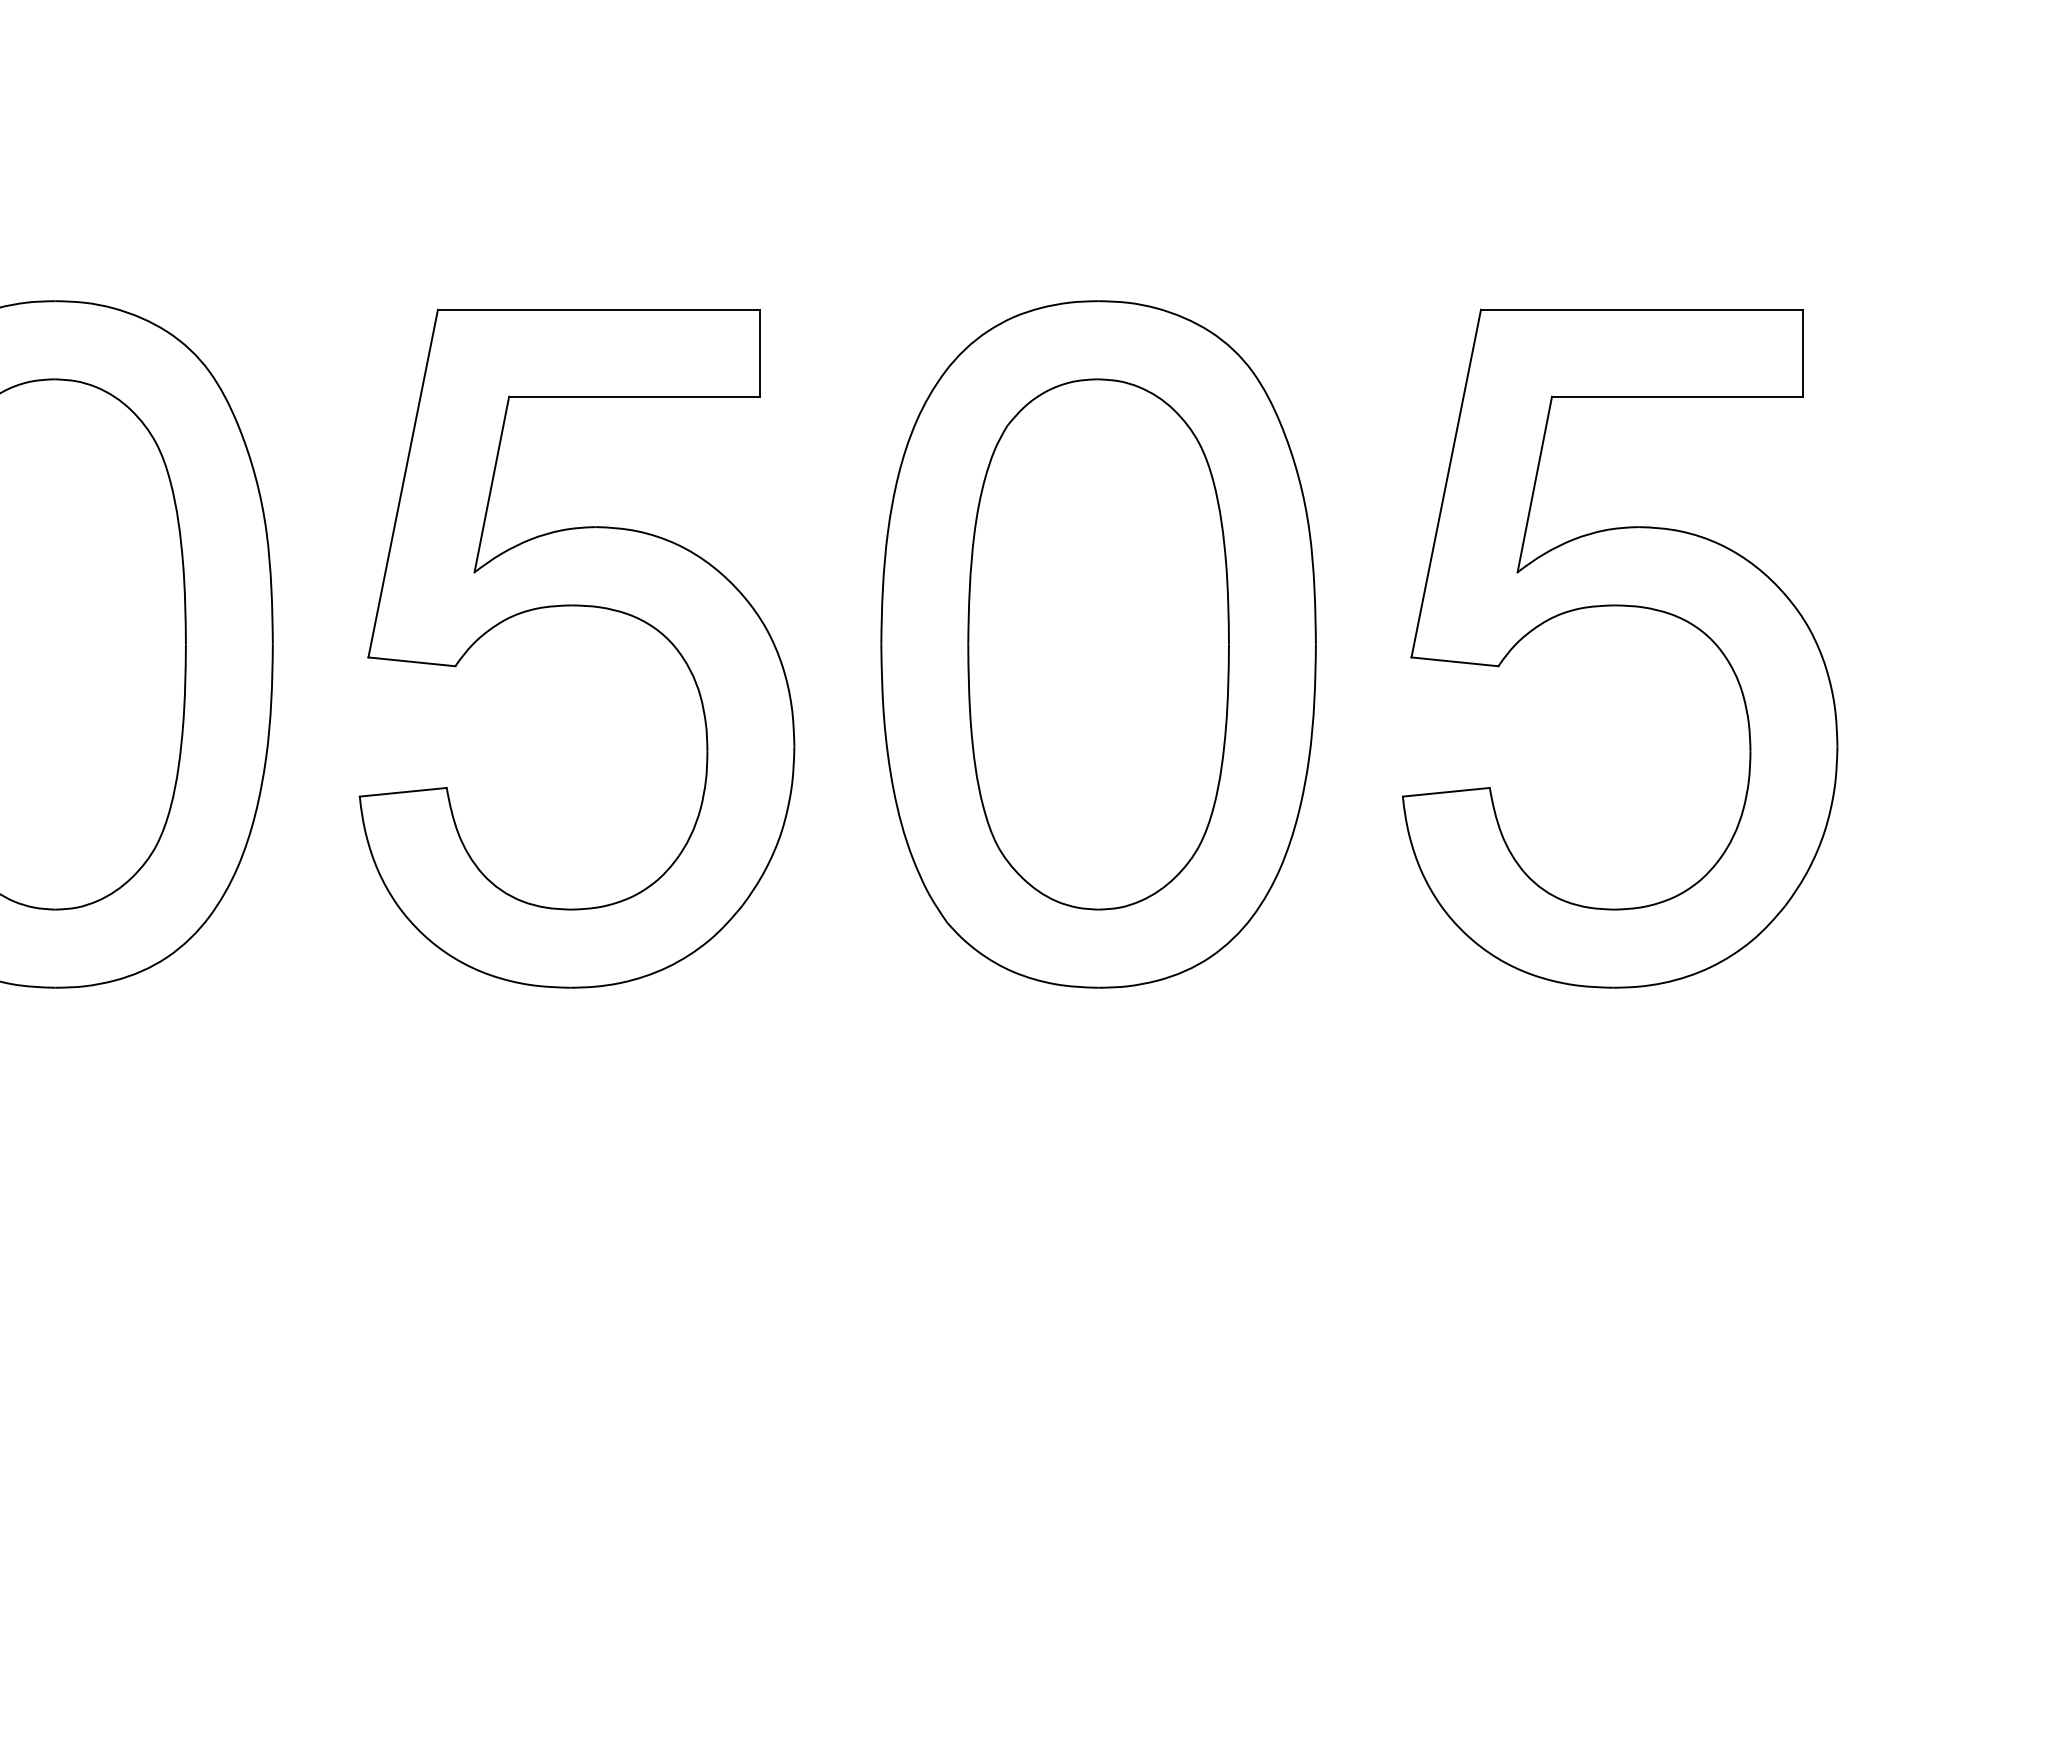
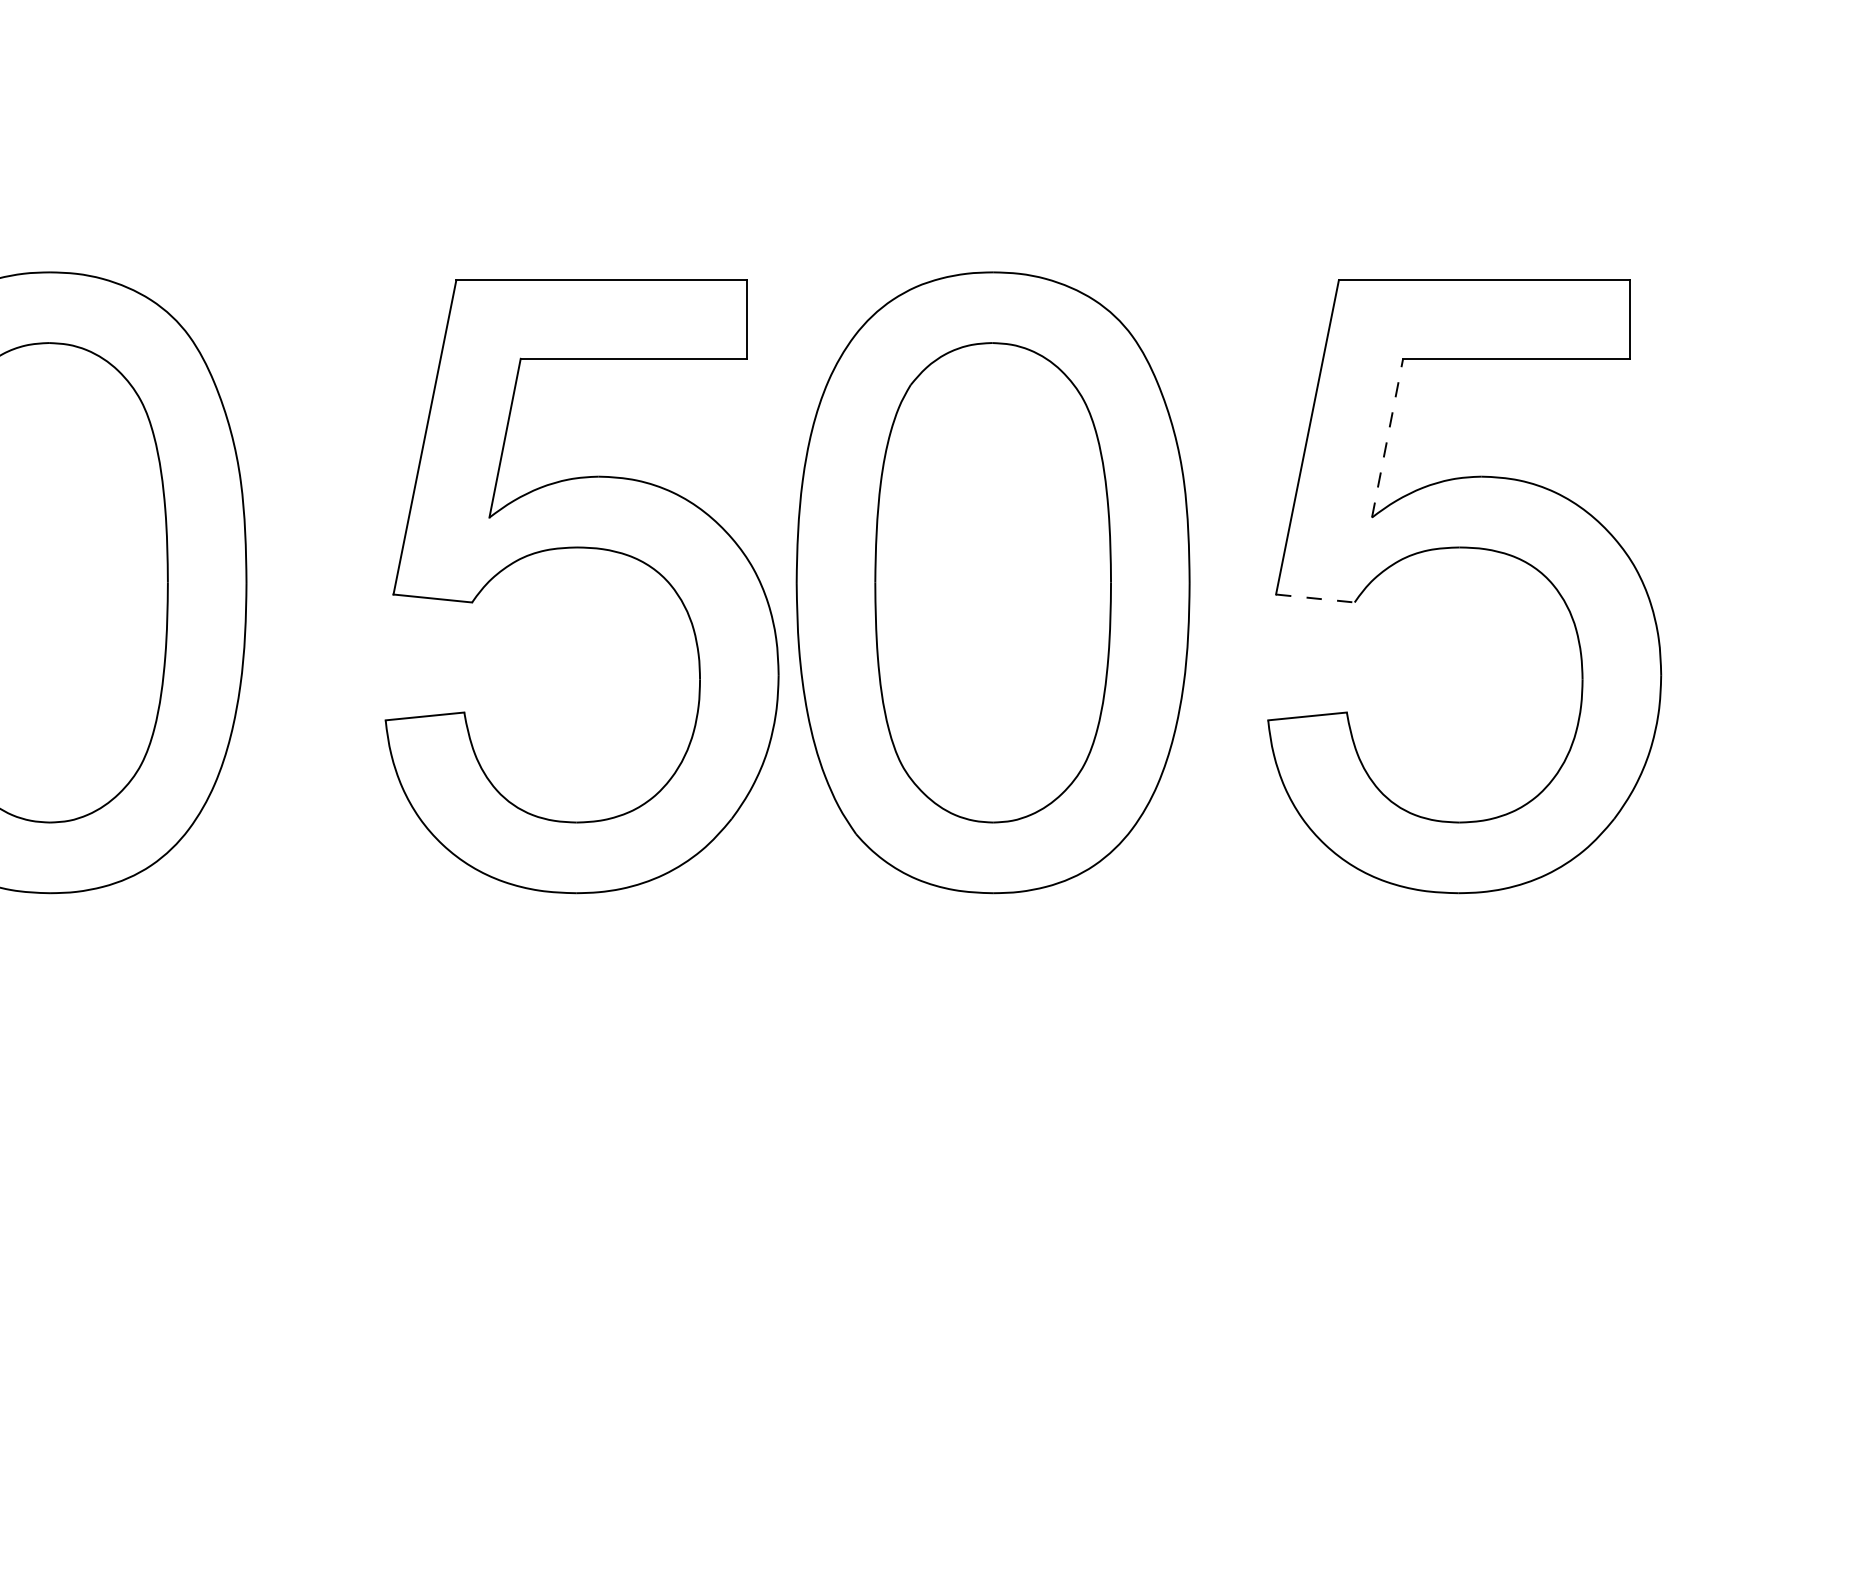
line: (1534, 484) -> (1387, 438), solid -> dashed
part: (576, 606) -> (581, 548), moved
line: (1454, 661) -> (1314, 598), solid -> dashed

